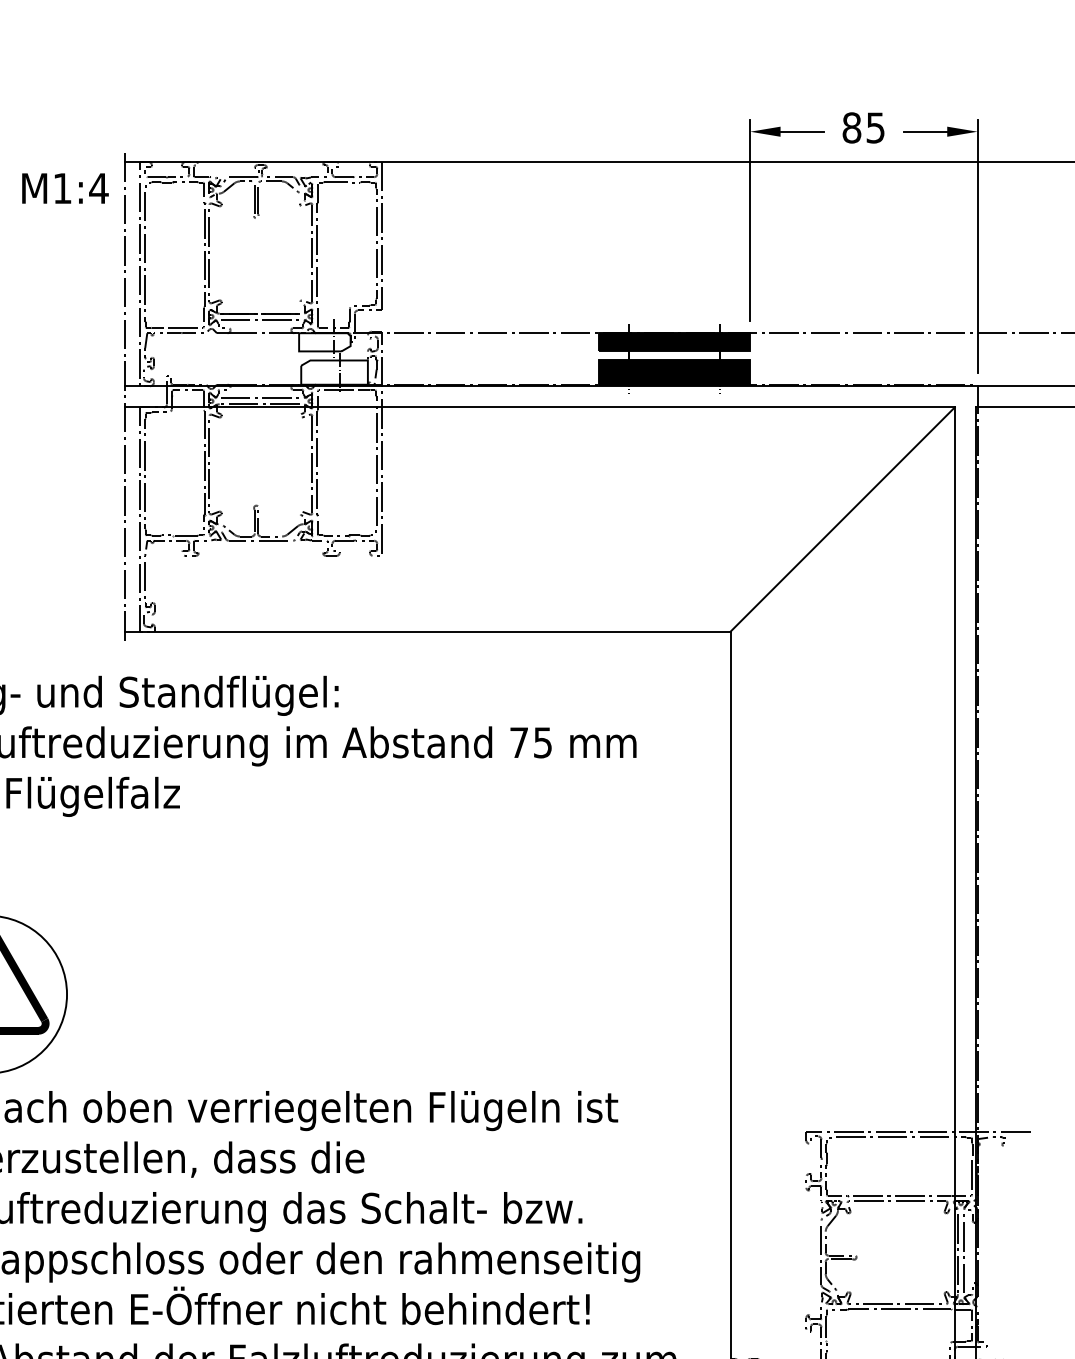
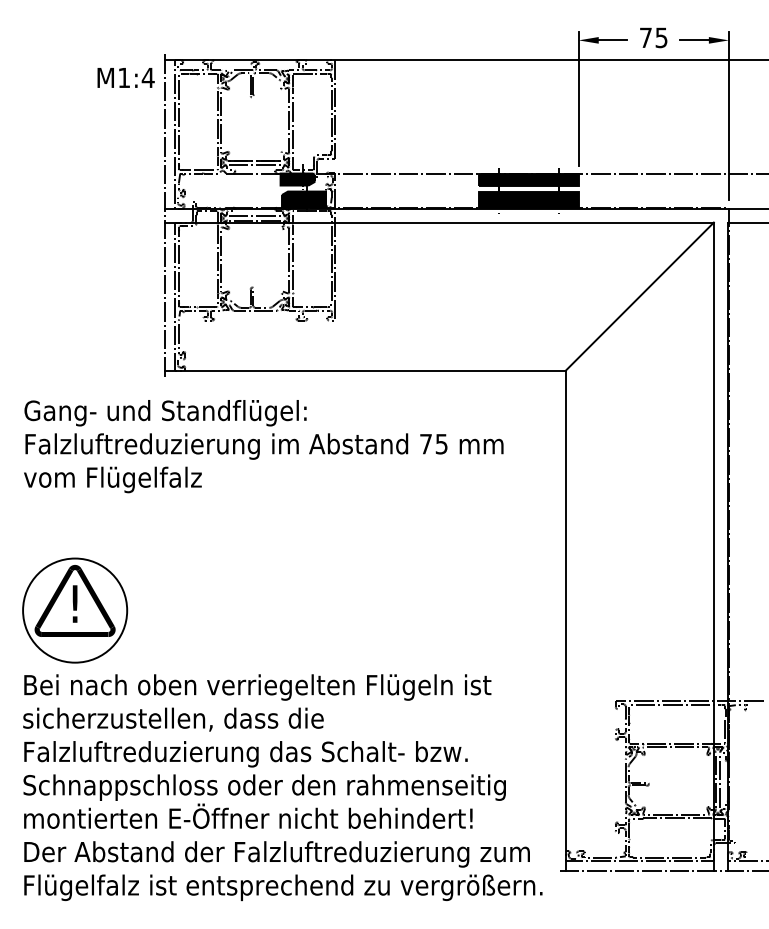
text: (851, 127) -> (645, 37), 85 -> 75
fill: (324, 342) -> (297, 179), added
fill: (333, 372) -> (303, 199), added

